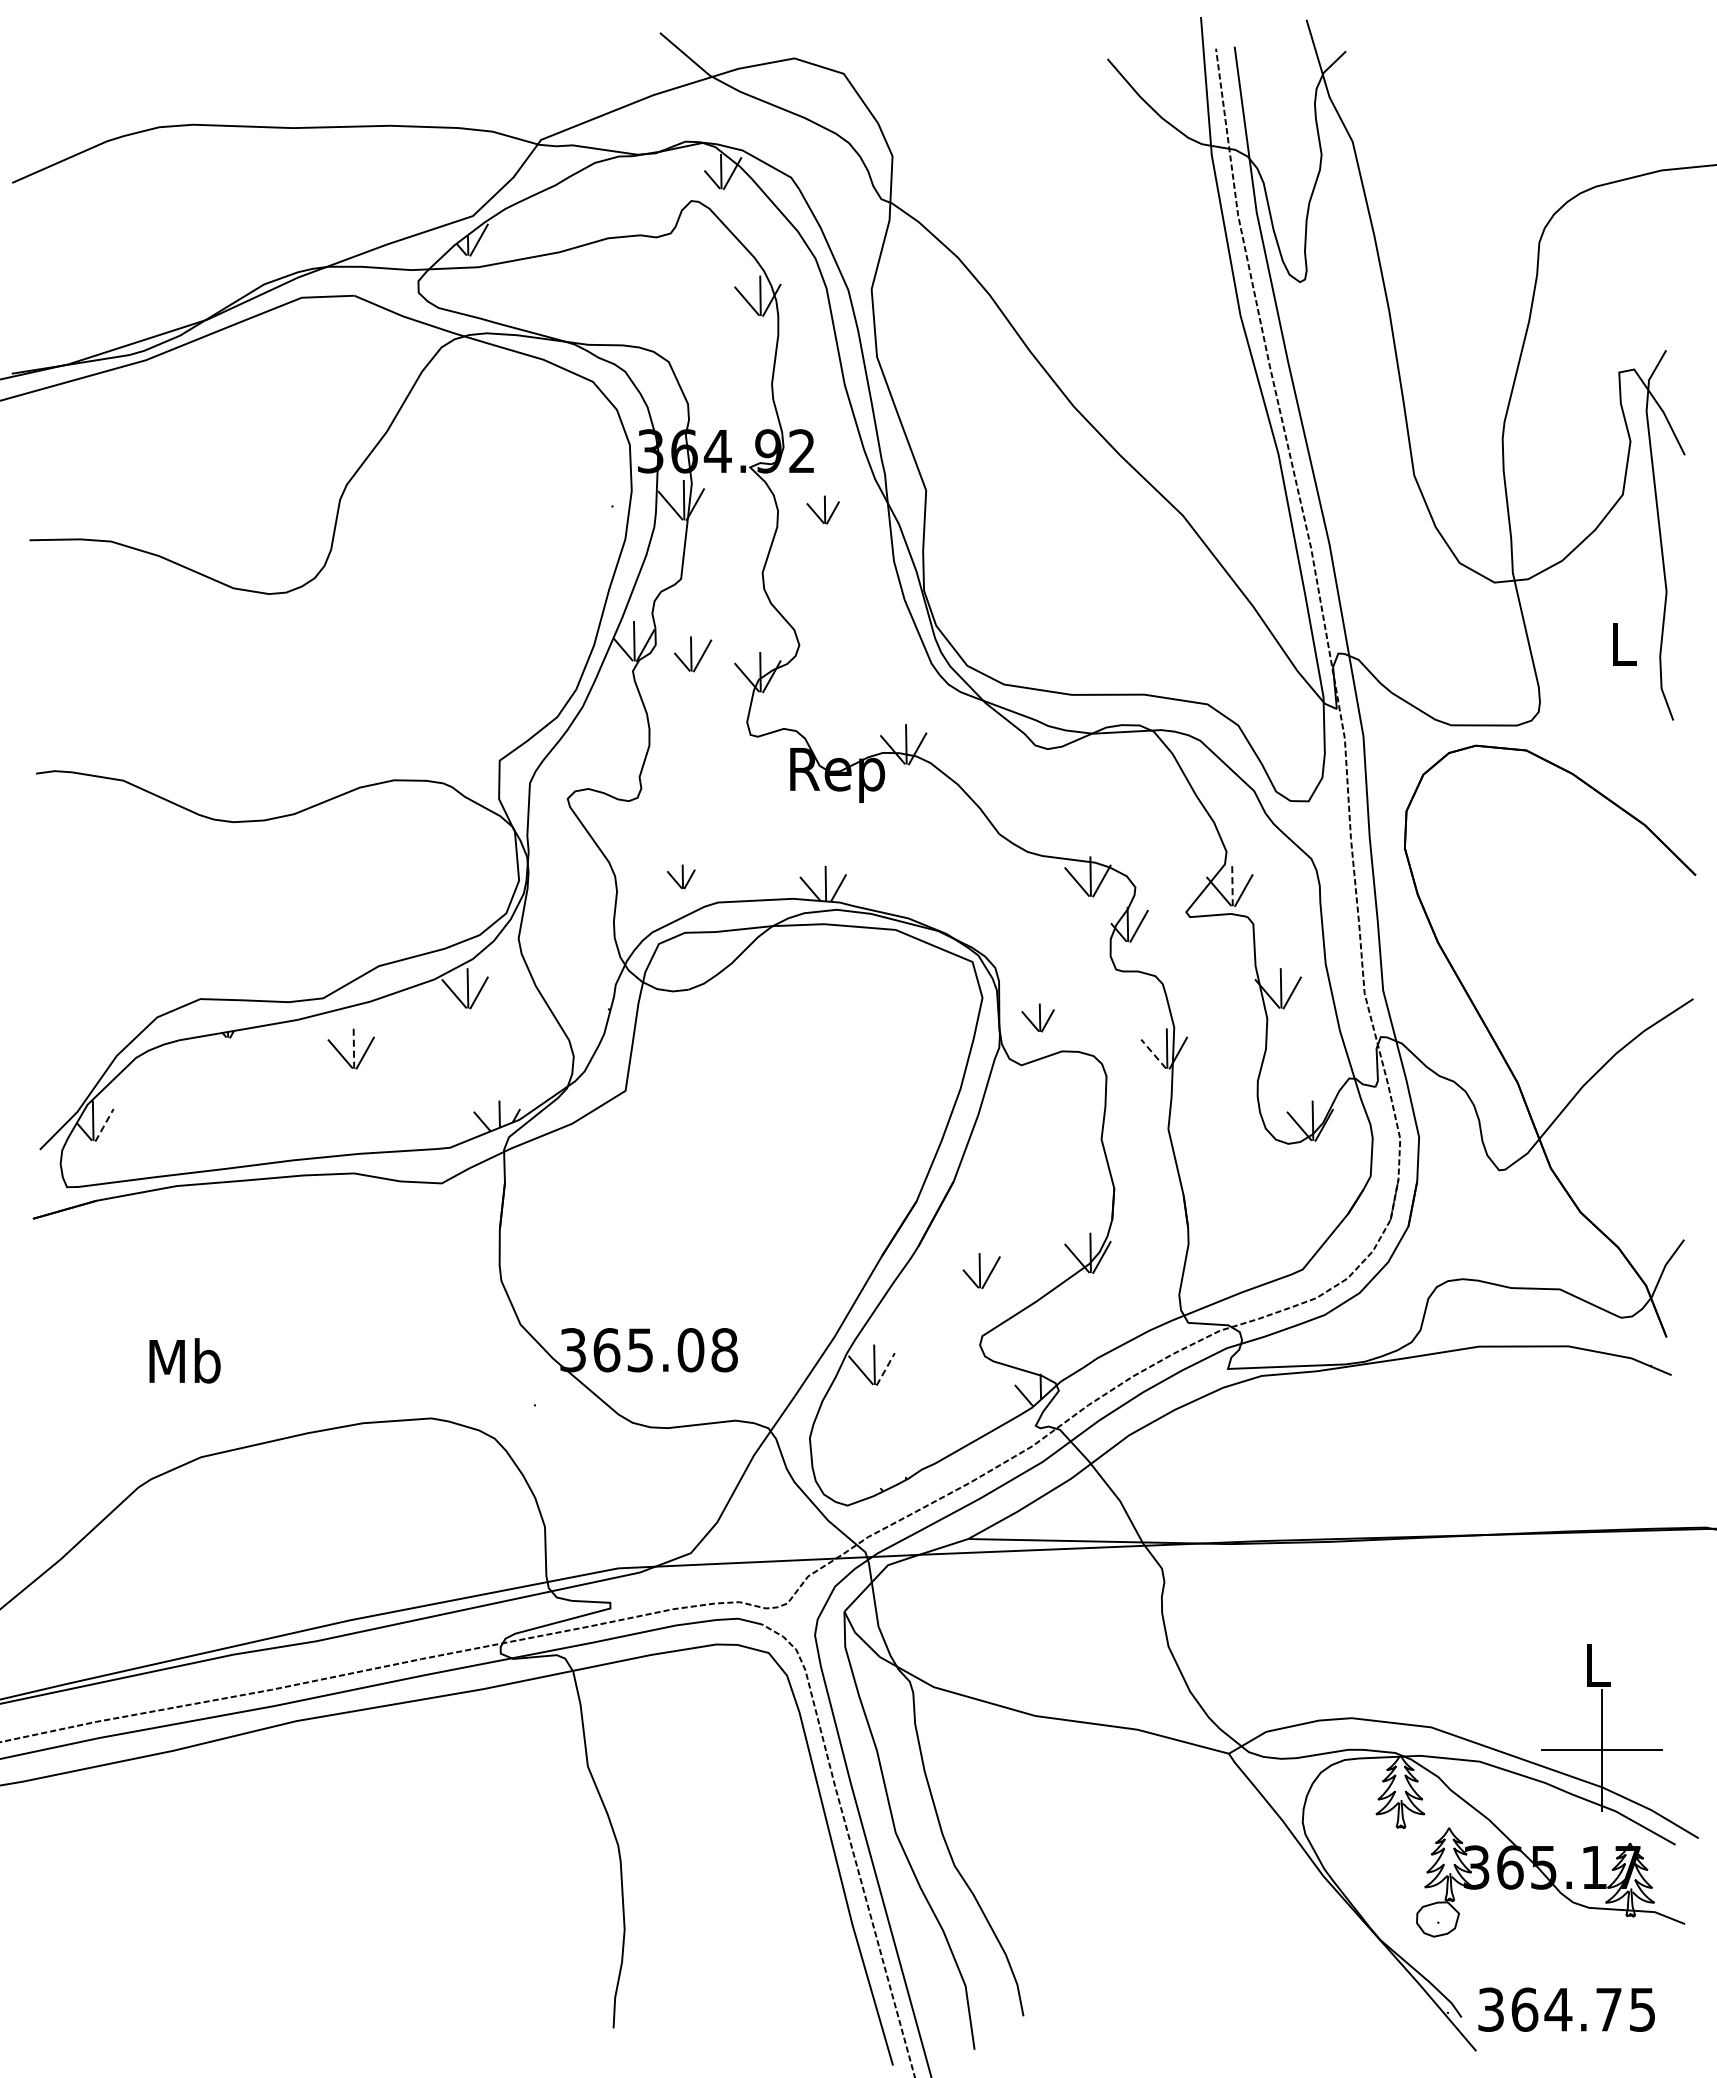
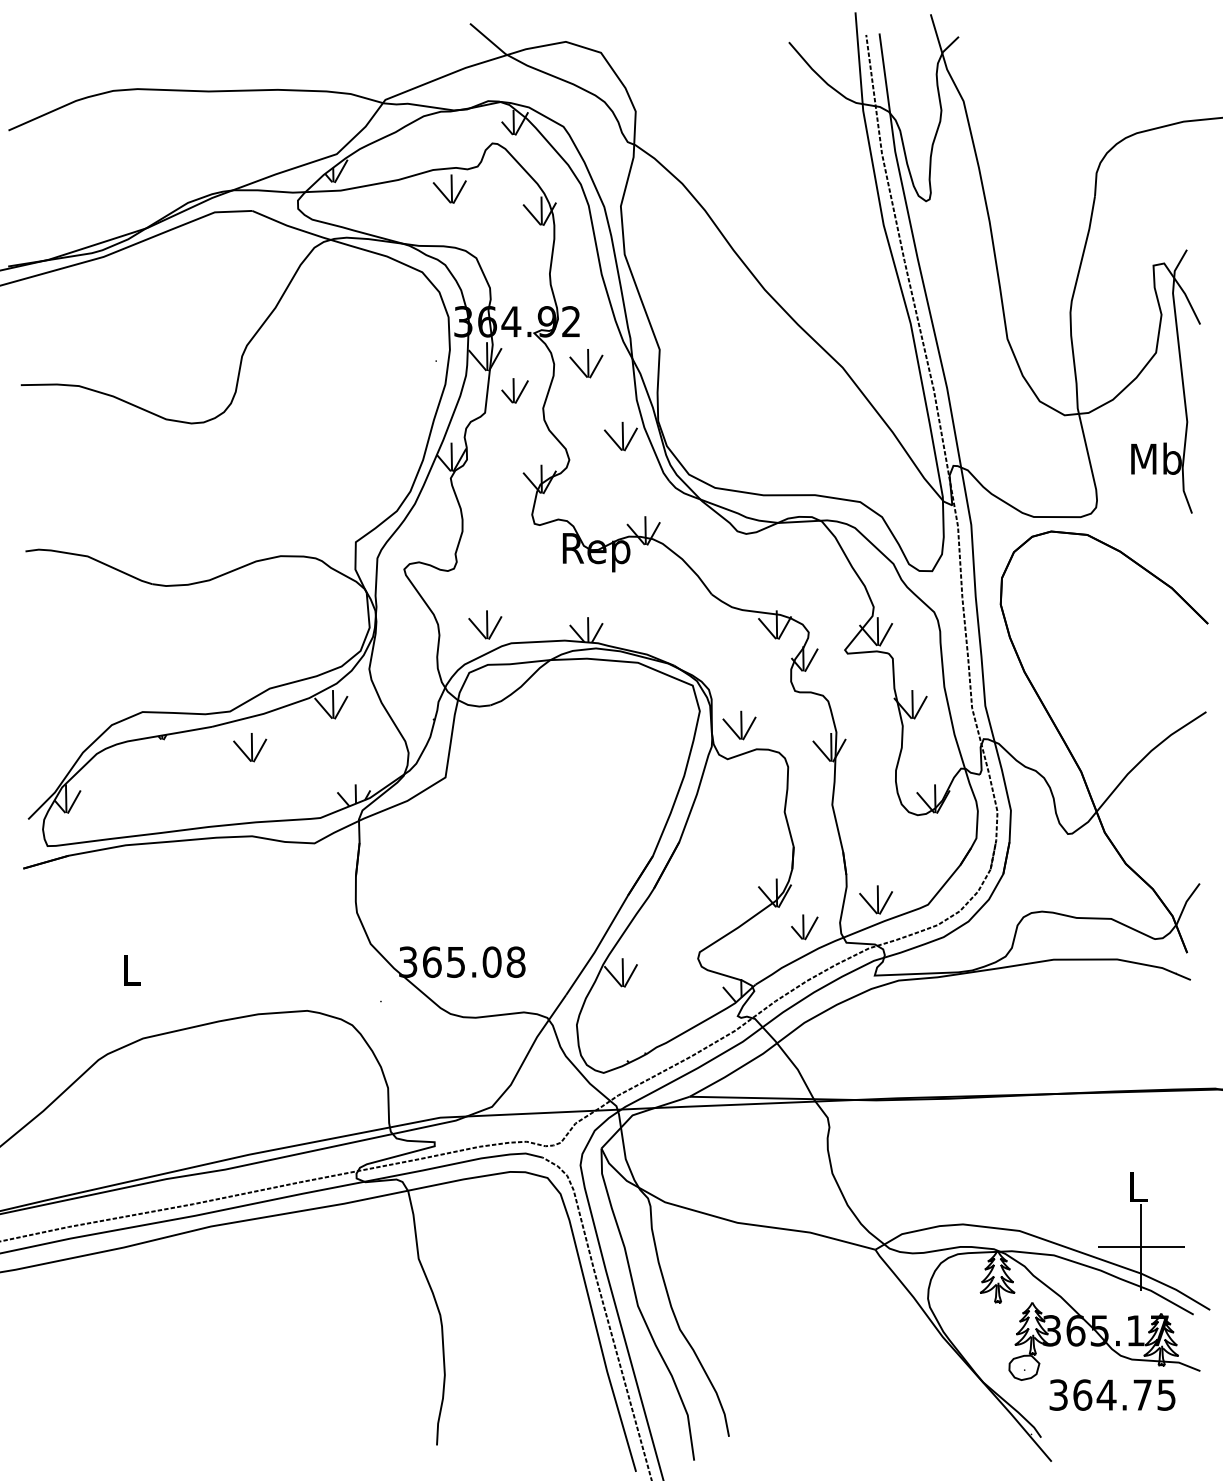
part: (631, 264) -> (449, 188), added
part: (822, 509) -> (585, 363), size x1.43
part: (871, 611) -> (620, 435), added
text: (1623, 643) -> (1156, 458), L -> Mb
part: (693, 654) -> (515, 391), moved
part: (680, 876) -> (484, 624), size x1.67
line: (1232, 885) -> (877, 631), dashed -> solid
part: (1037, 1017) -> (739, 725), size x1.43
line: (353, 1048) -> (251, 747), dashed -> solid
line: (1153, 1053) -> (821, 750), dashed -> solid
line: (104, 1125) -> (74, 802), dashed -> solid
part: (1229, 1262) -> (875, 899), added
part: (981, 1271) -> (804, 927), moved
text: (184, 1360) -> (131, 969), Mb -> L
line: (885, 1369) -> (630, 975), dashed -> solid
text: (1566, 2009) -> (1112, 1394), moved

